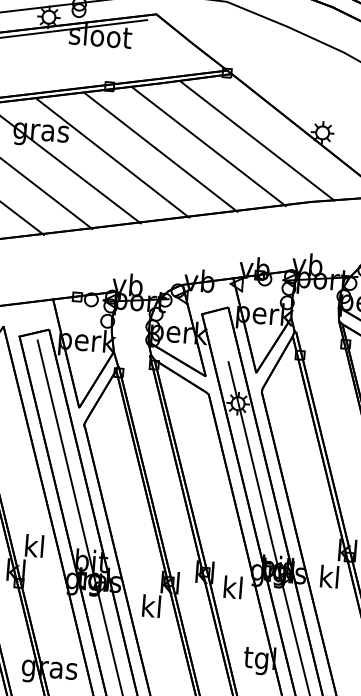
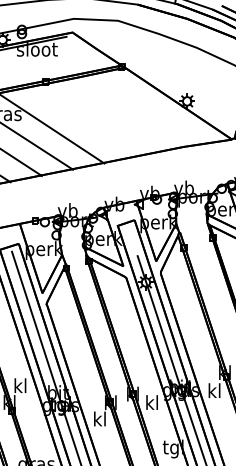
line: (256, 140) -> (144, 109), removed
line: (208, 147) -> (113, 116), removed
line: (160, 152) -> (82, 122), removed

